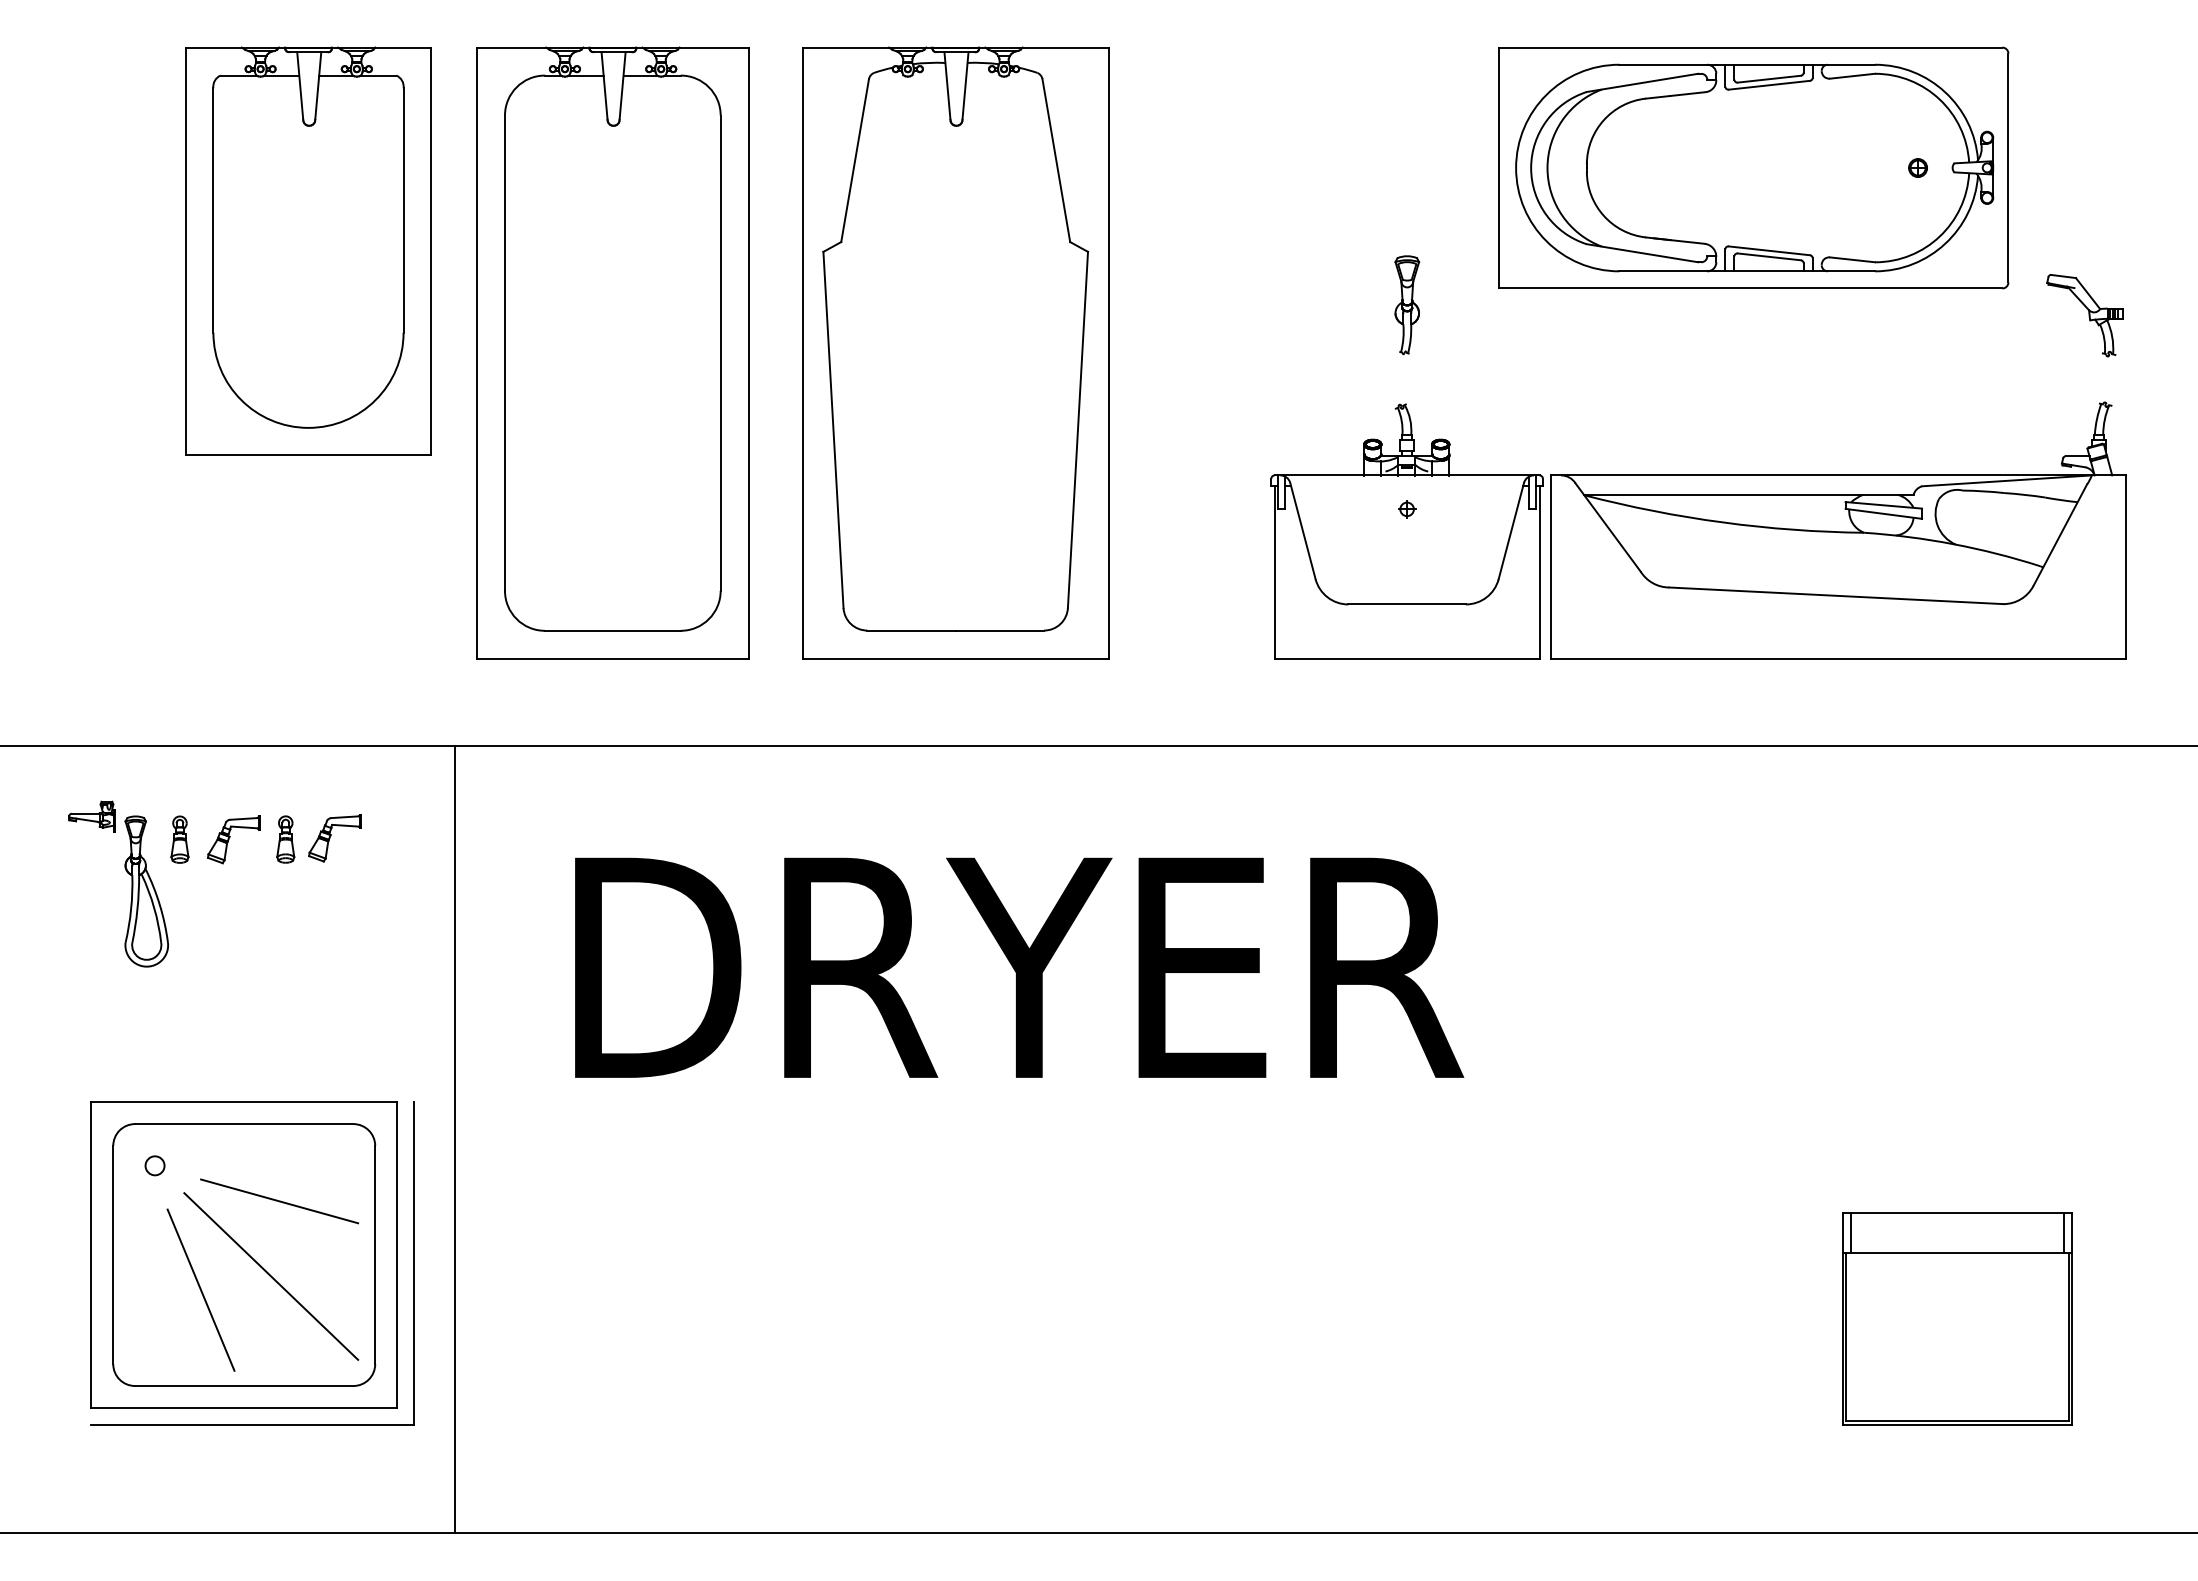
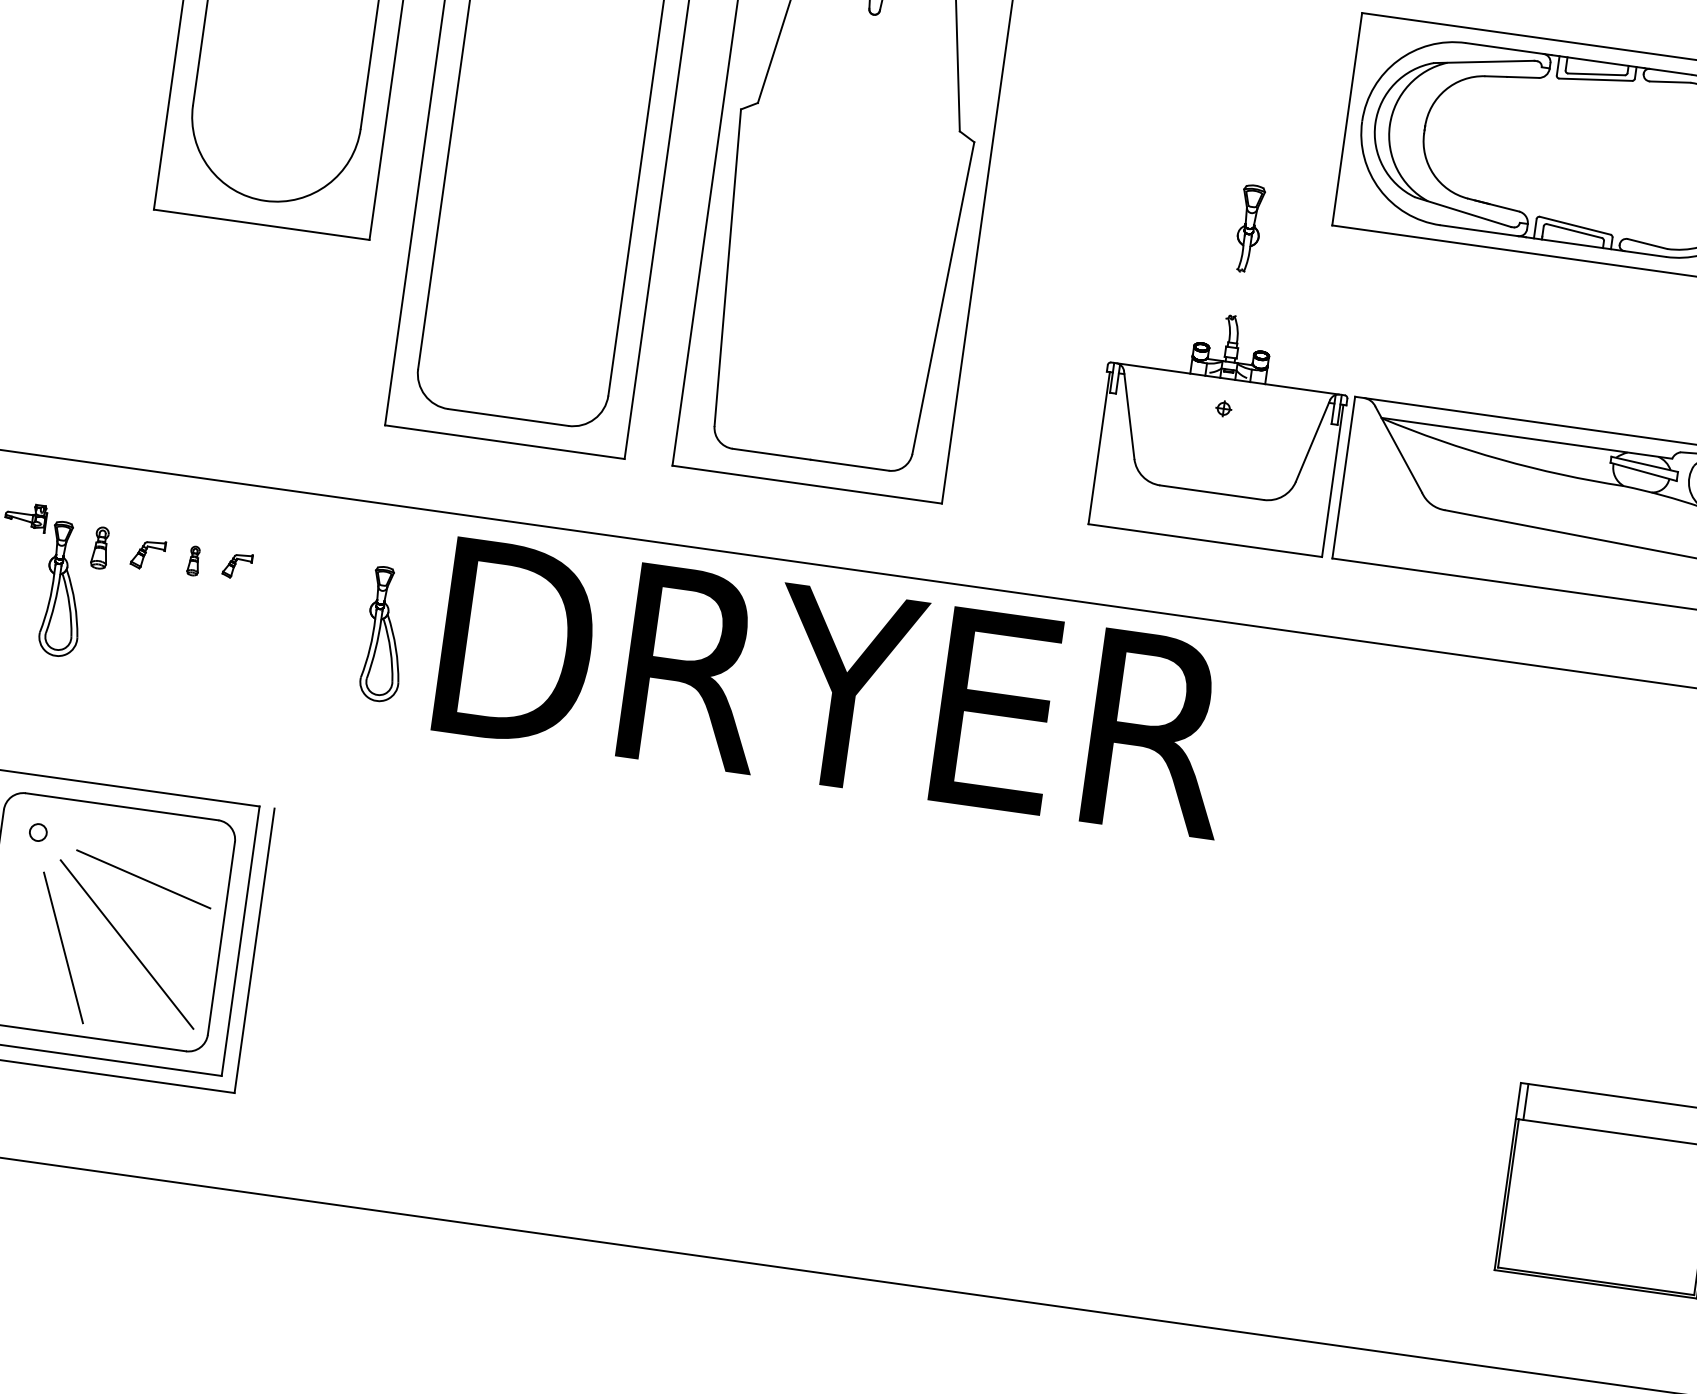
part: (334, 838) -> (237, 566), size x0.6
part: (233, 839) -> (147, 554), size x0.7
part: (285, 839) -> (193, 560), size x0.7
part: (510, 891) -> (385, 634), added
text: (1019, 967) -> (835, 688), moved
line: (455, 1139) -> (306, 846), removed

